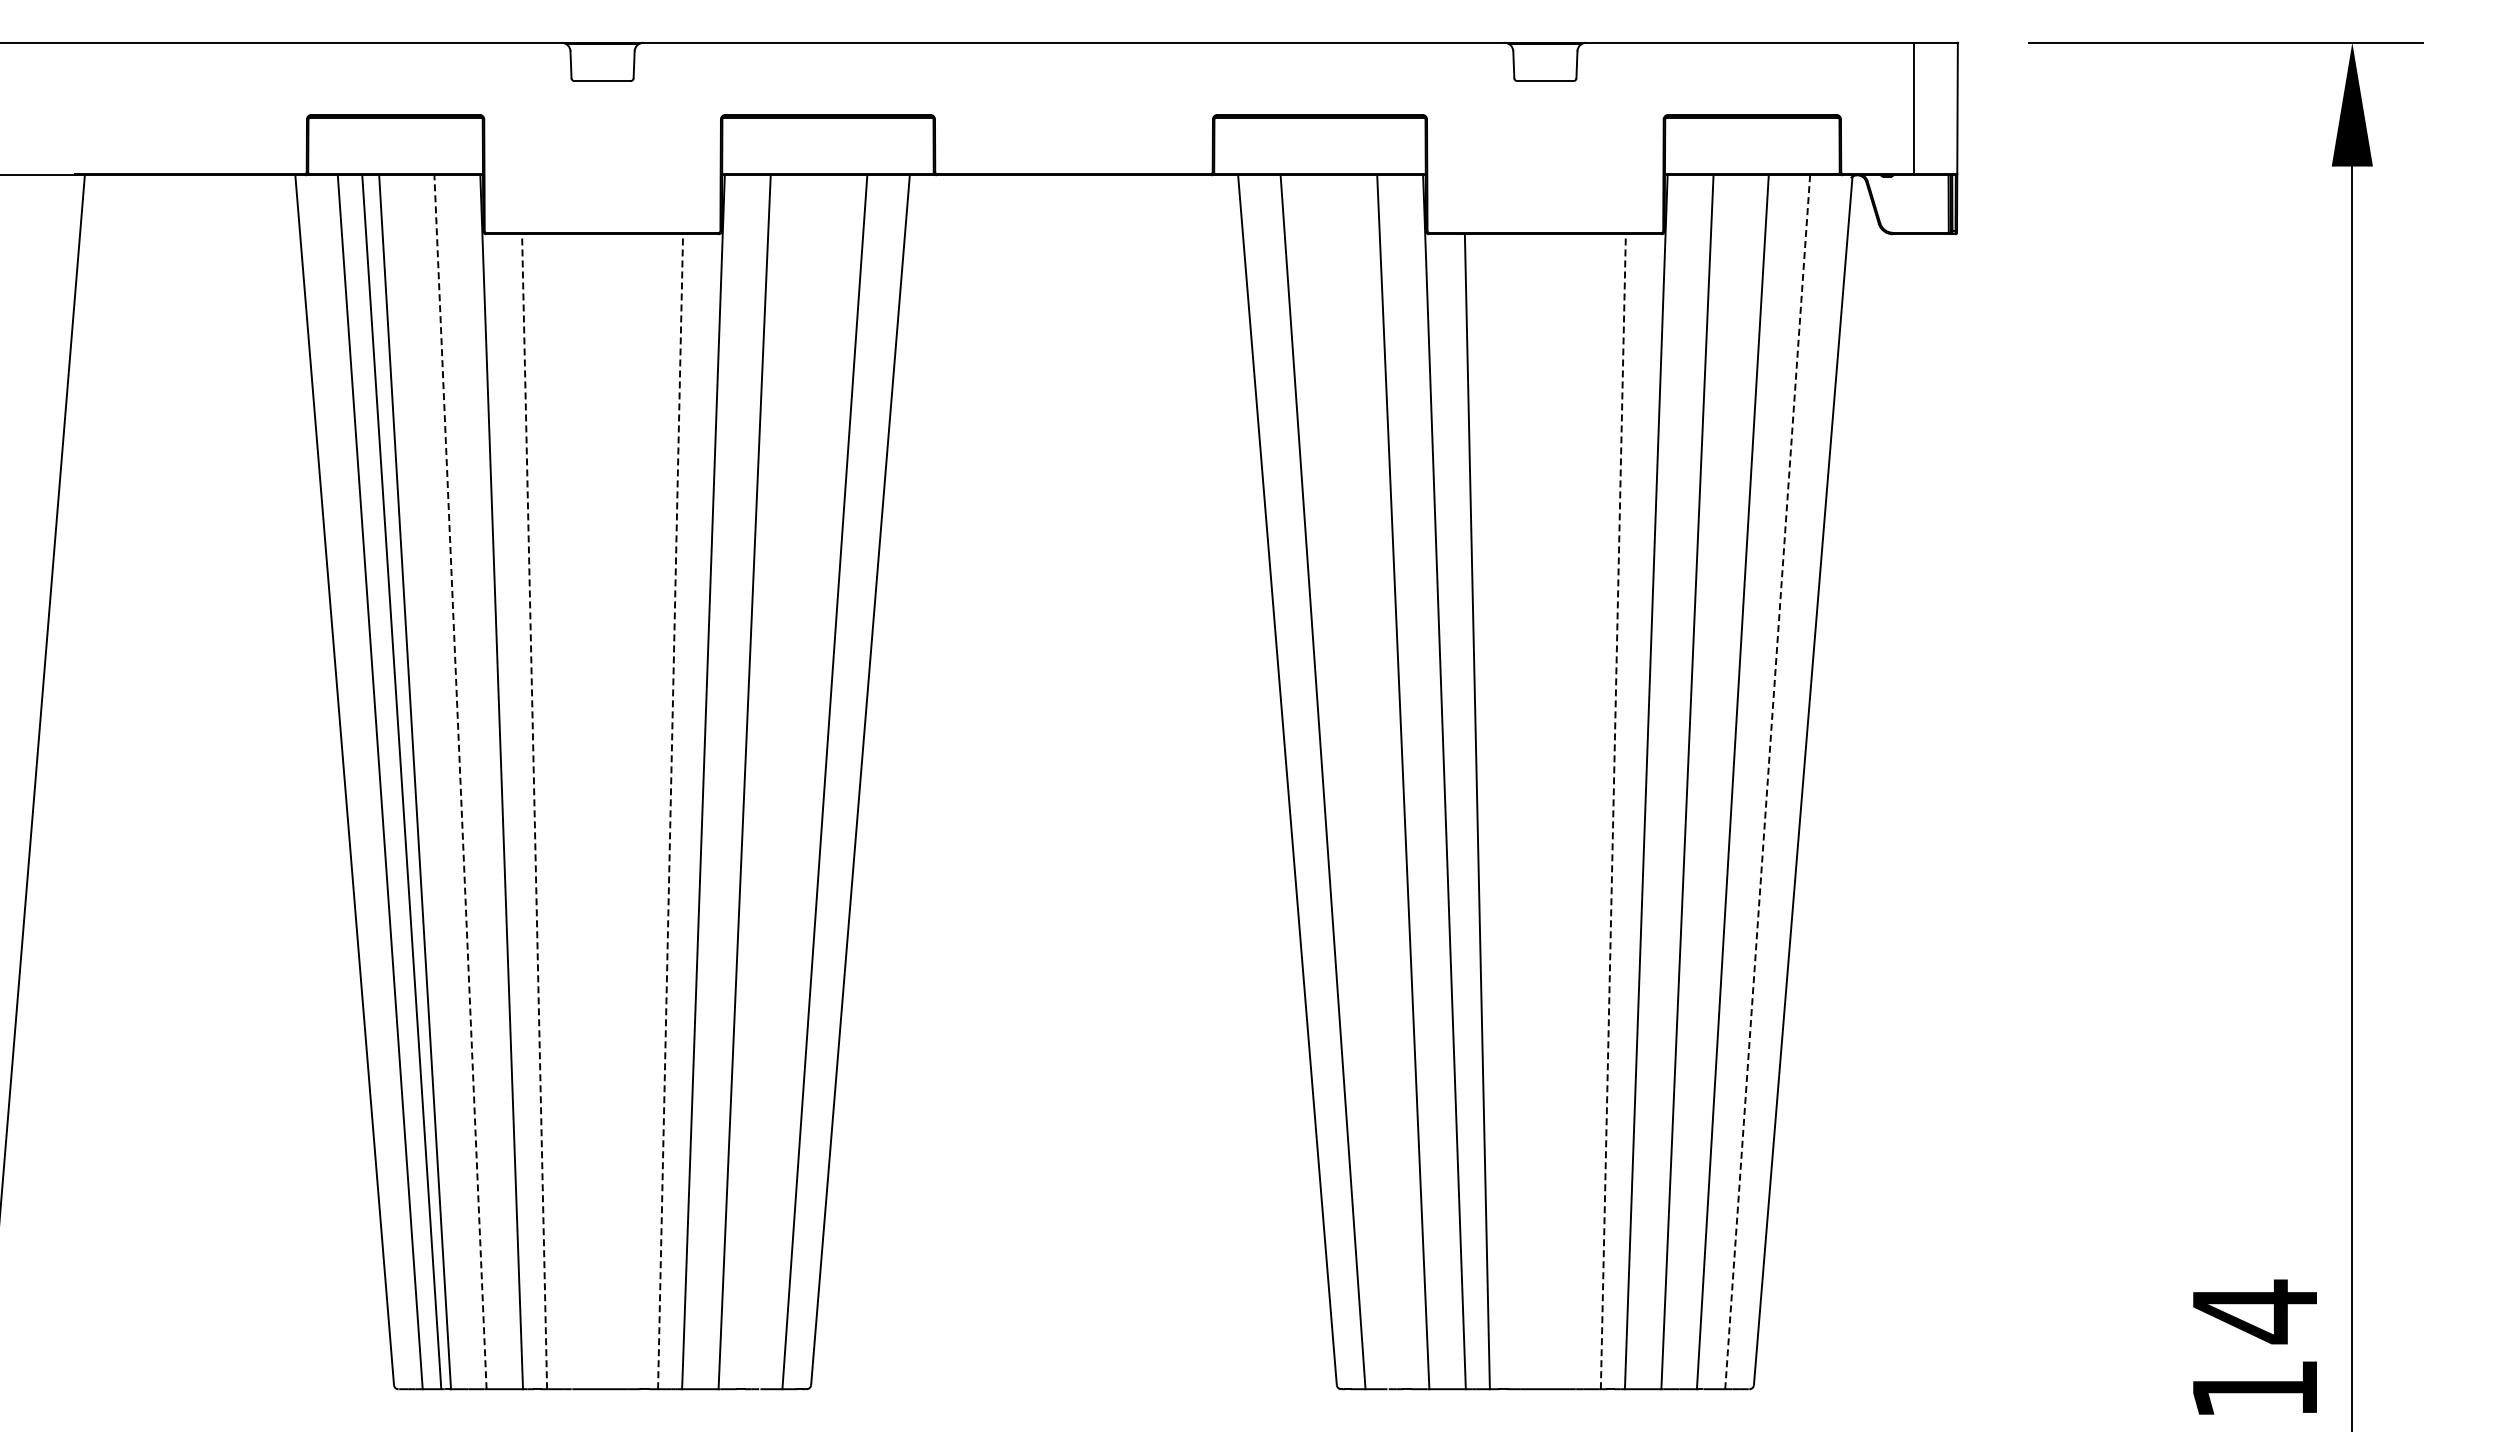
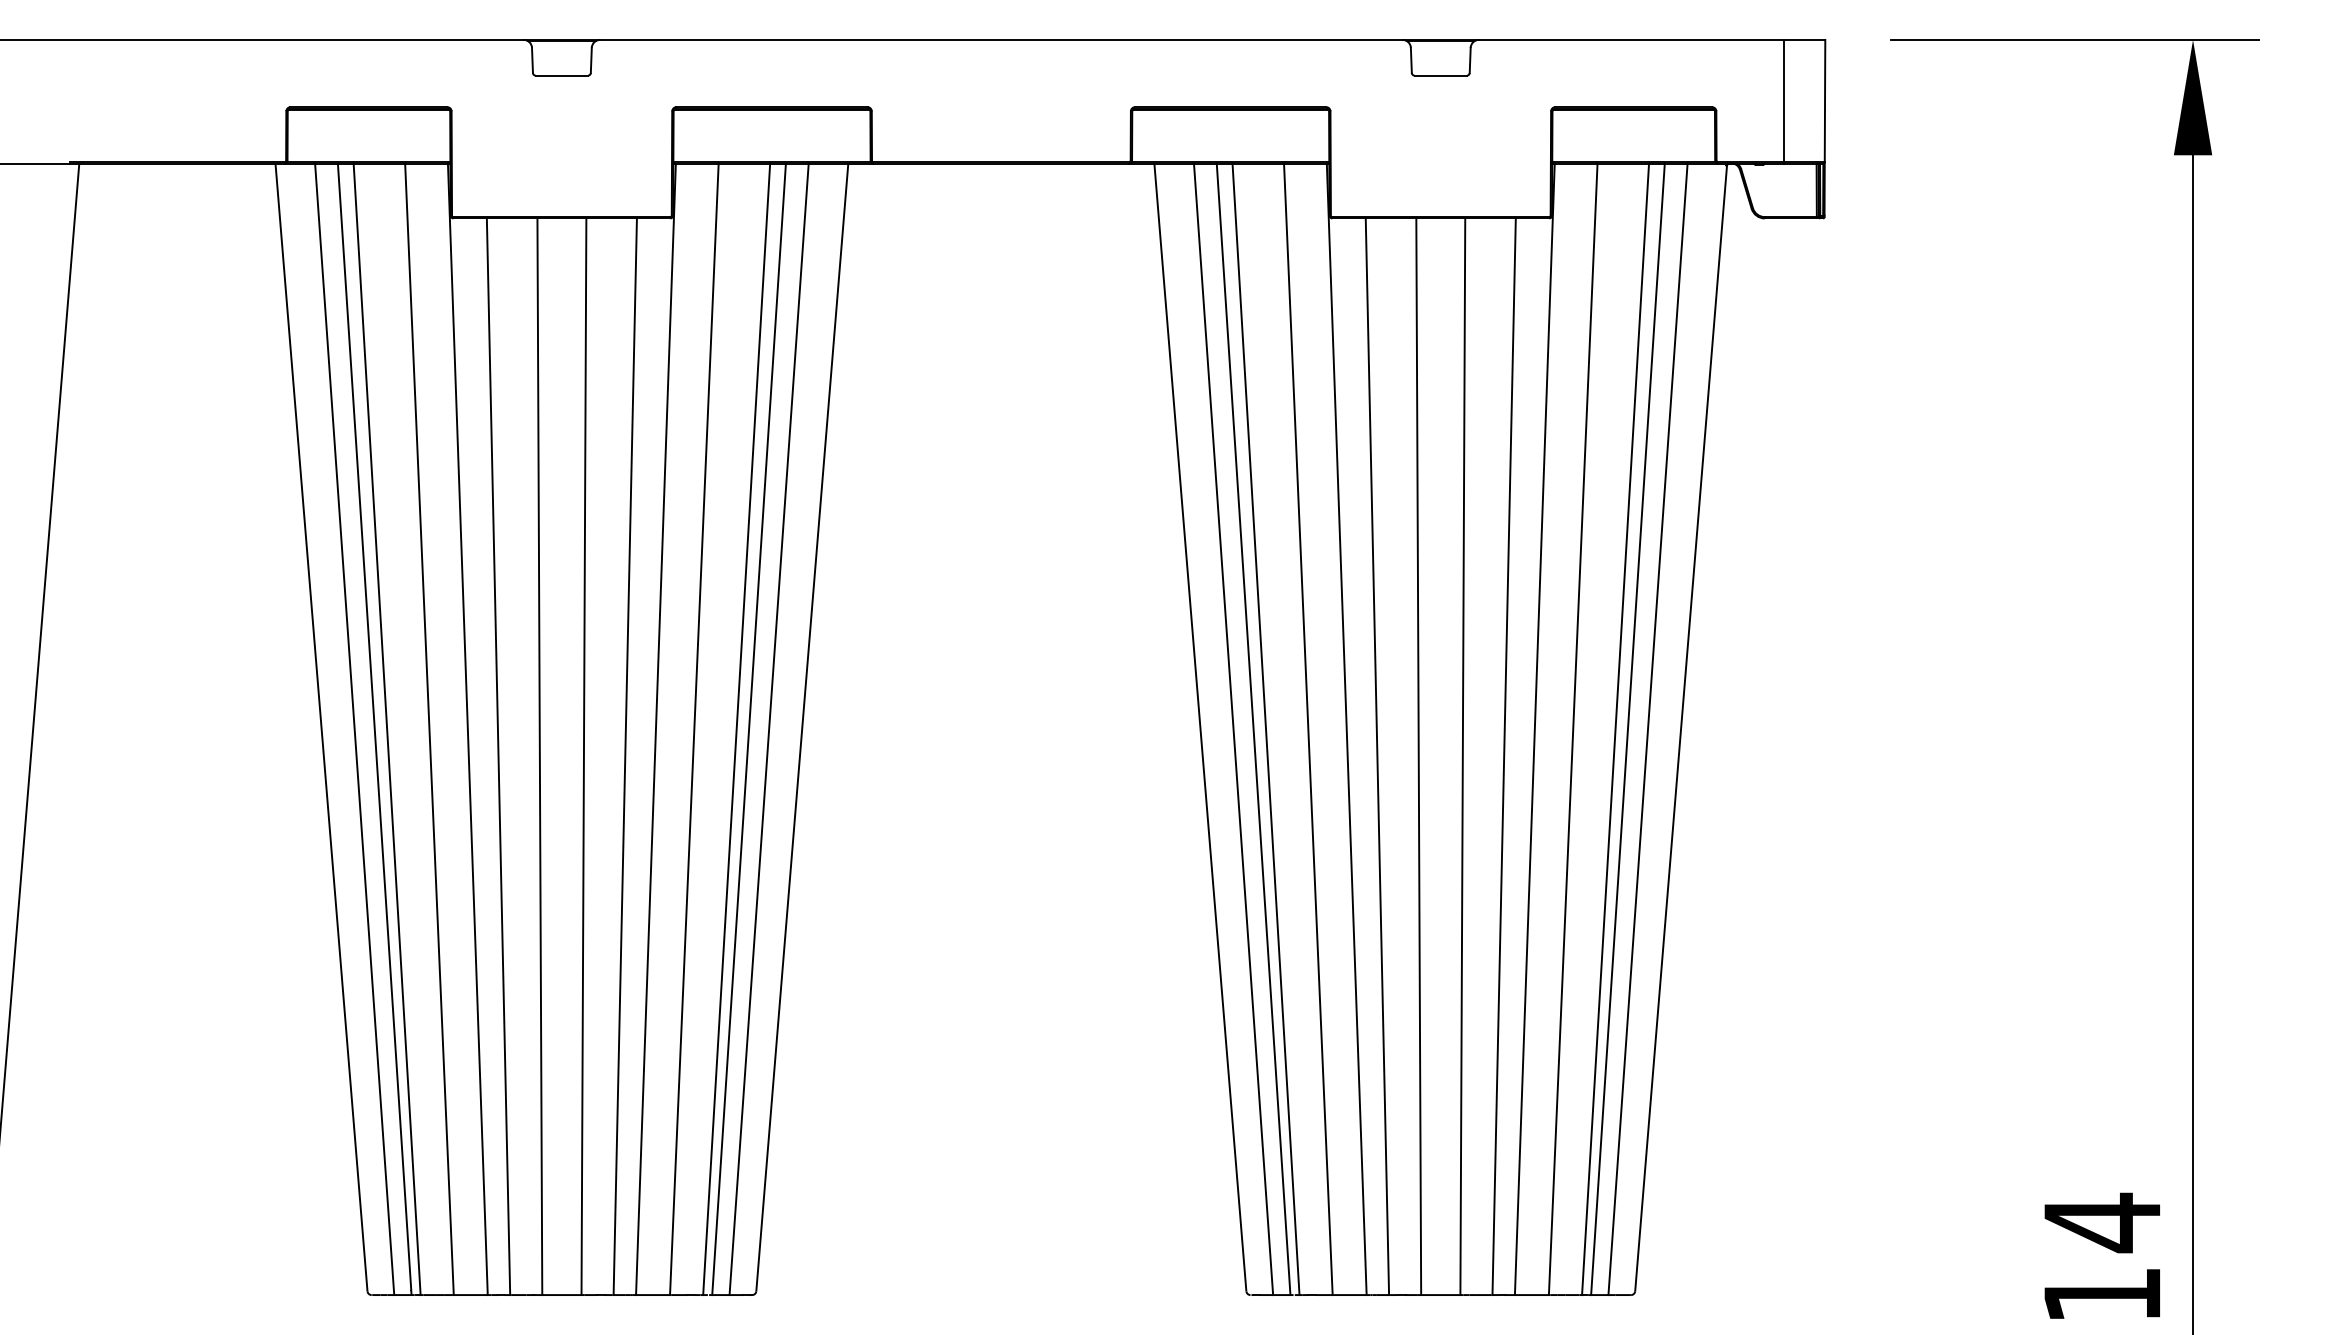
line: (460, 781) -> (429, 728), dashed -> solid
line: (1767, 781) -> (1647, 728), dashed -> solid
line: (789, 782) -> (736, 729), added
line: (802, 782) -> (748, 729), added
line: (1344, 782) -> (1253, 729), added
line: (1357, 782) -> (1265, 729), added
line: (1745, 782) -> (1627, 729), added
line: (534, 811) -> (498, 756), dashed -> solid
line: (578, 811) -> (539, 756), added
line: (625, 811) -> (583, 756), added
line: (670, 811) -> (625, 756), dashed -> solid
line: (1521, 811) -> (1418, 756), added
line: (1568, 811) -> (1462, 756), added
line: (1613, 811) -> (1504, 756), dashed -> solid

